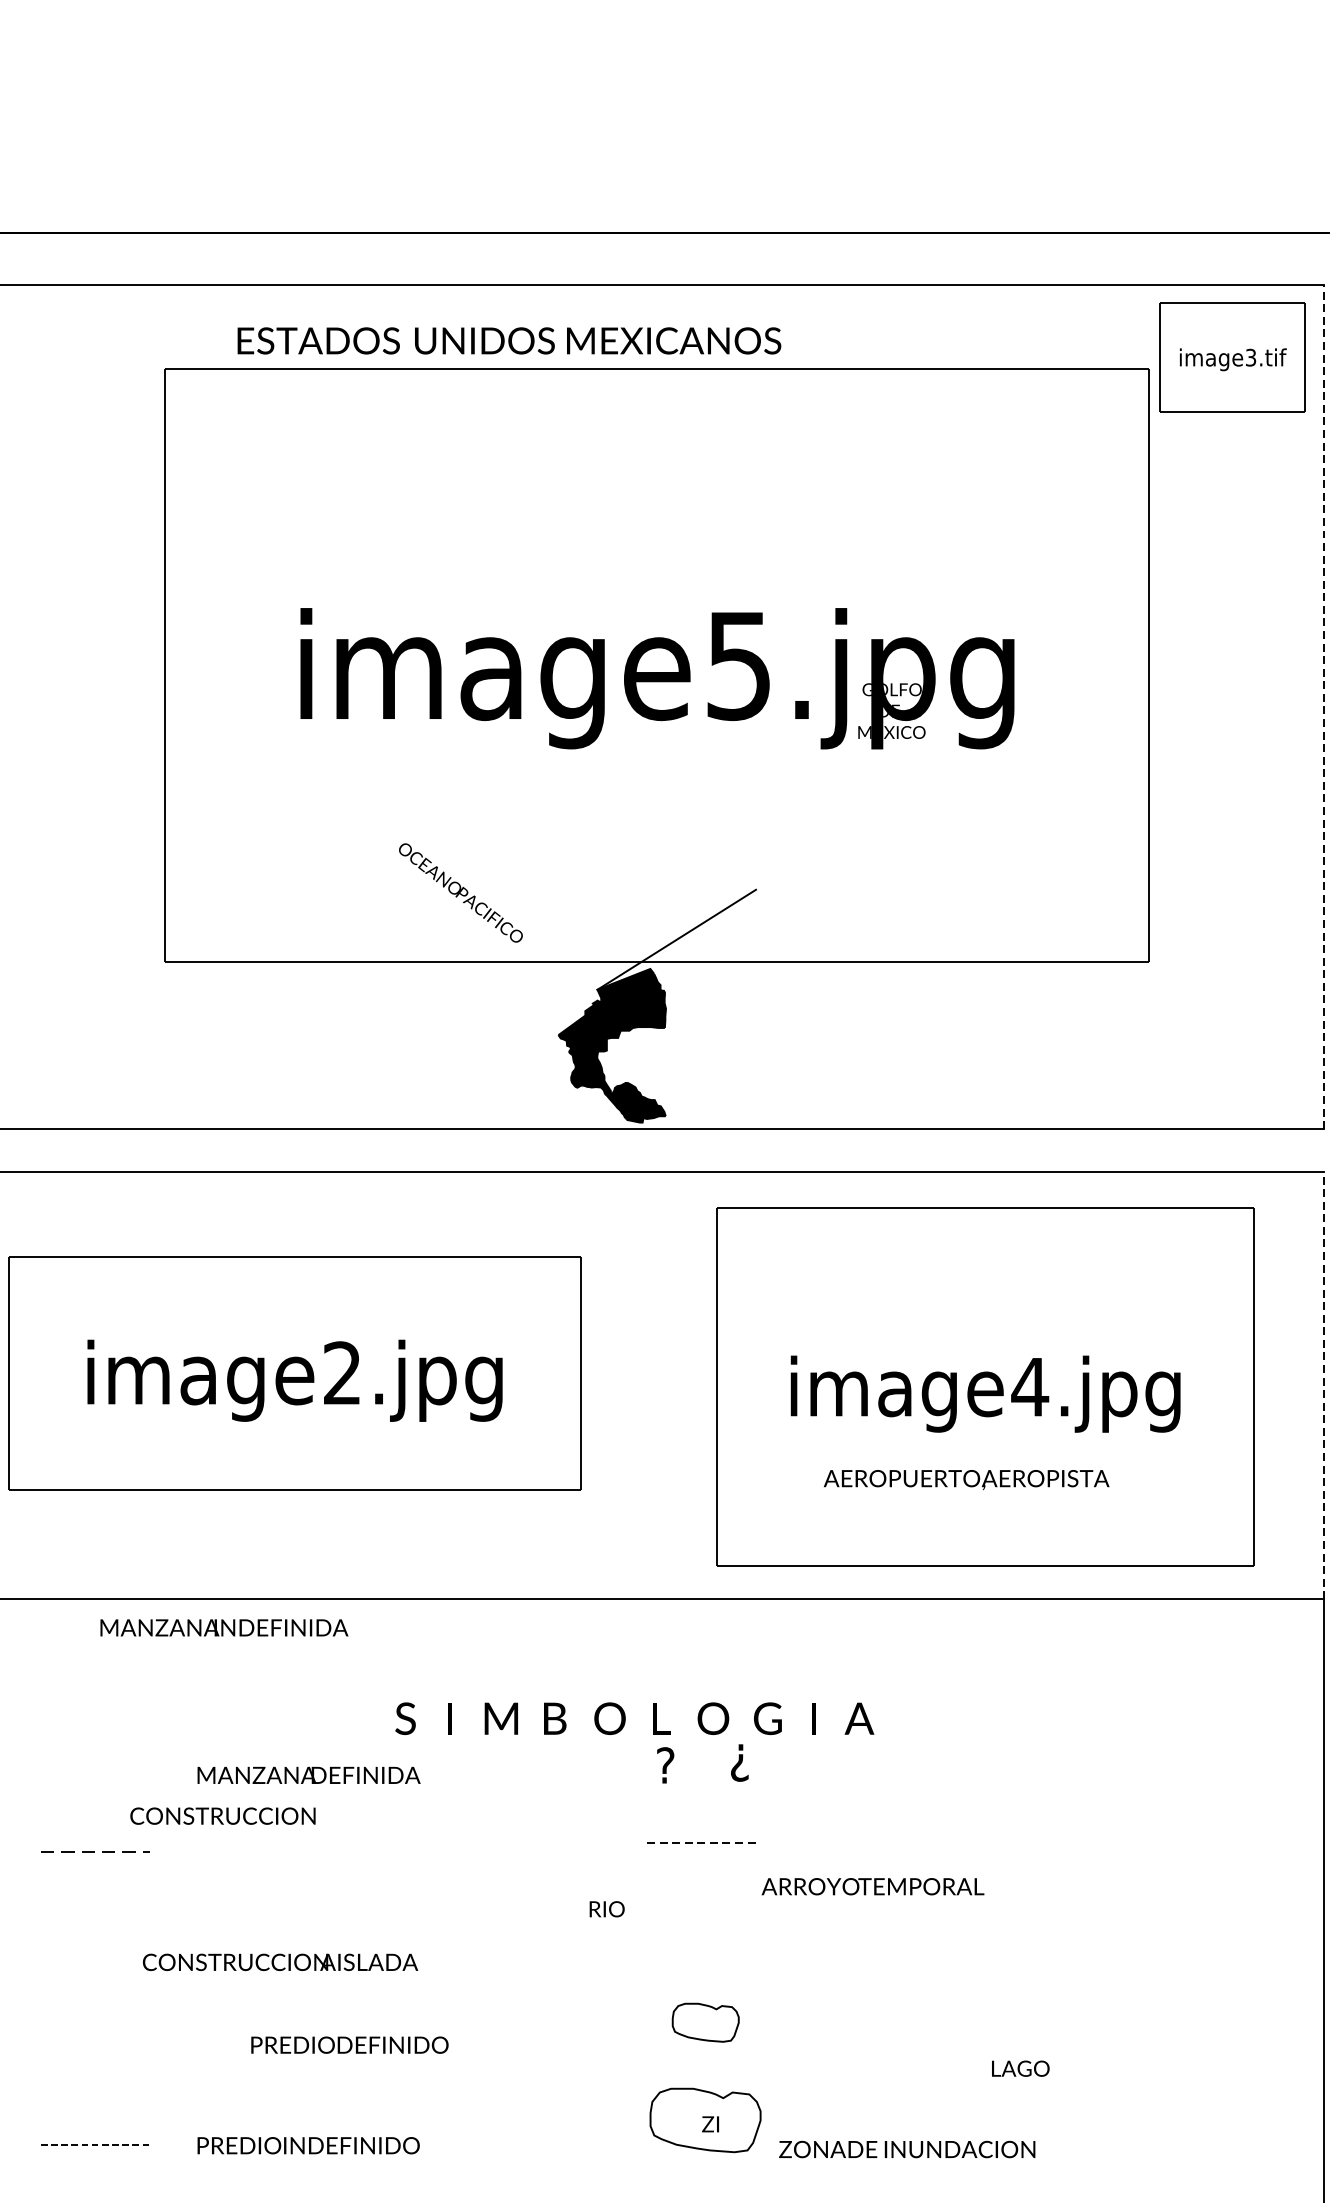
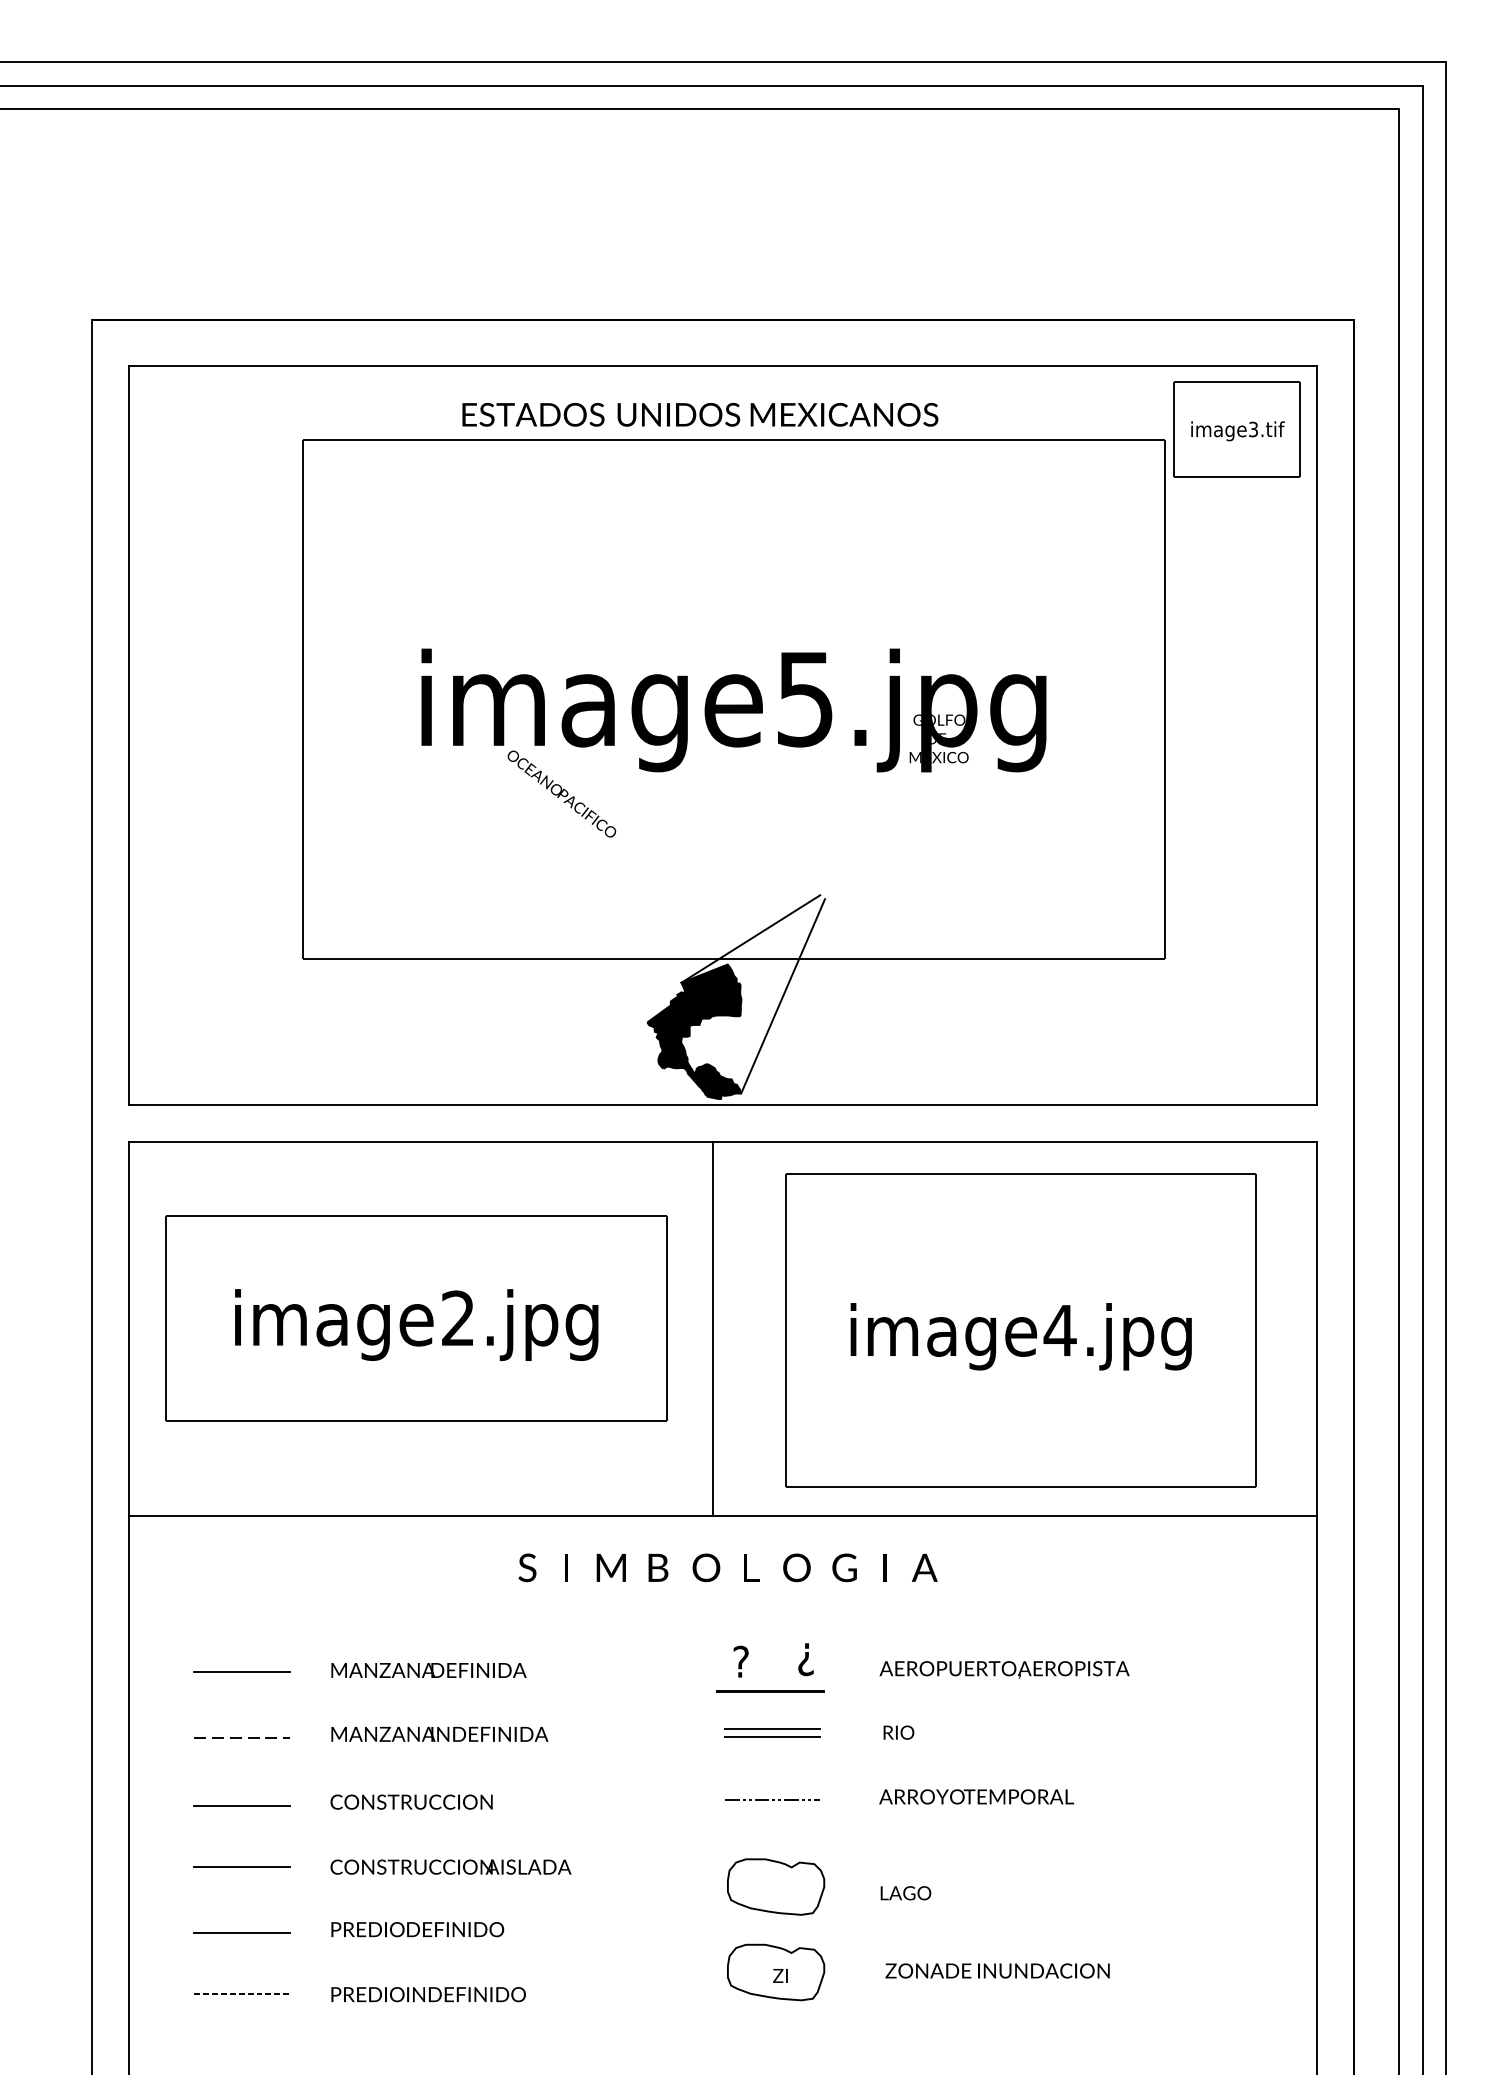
text: (509, 340) -> (700, 414), moved
line: (1324, 706) -> (1317, 734), dashed -> solid
text: (460, 892) -> (561, 793), moved
line: (712, 1005) -> (782, 996), added
line: (1324, 1384) -> (1317, 1328), dashed -> solid
line: (632, 1385) -> (712, 1329), added
text: (966, 1479) -> (1004, 1669), moved
text: (223, 1628) -> (439, 1734), moved
text: (634, 1718) -> (727, 1567), moved
line: (94, 1776) -> (241, 1671), added
line: (699, 1799) -> (770, 1691), added
text: (222, 1815) -> (411, 1801), moved
line: (701, 1842) -> (772, 1729), dashed -> solid
line: (701, 1850) -> (772, 1736), added
text: (872, 1886) -> (976, 1796), moved
text: (606, 1909) -> (898, 1732), moved
line: (701, 1922) -> (772, 1799), added
line: (94, 1930) -> (241, 1806), added
text: (279, 1961) -> (450, 1866), moved
line: (94, 1999) -> (241, 1866), added
part: (706, 2022) -> (776, 1886), size x1.67
text: (349, 2045) -> (417, 1929), moved
text: (1020, 2069) -> (905, 1893), moved
line: (94, 2075) -> (241, 1933), added
text: (907, 2148) -> (997, 1970), moved

